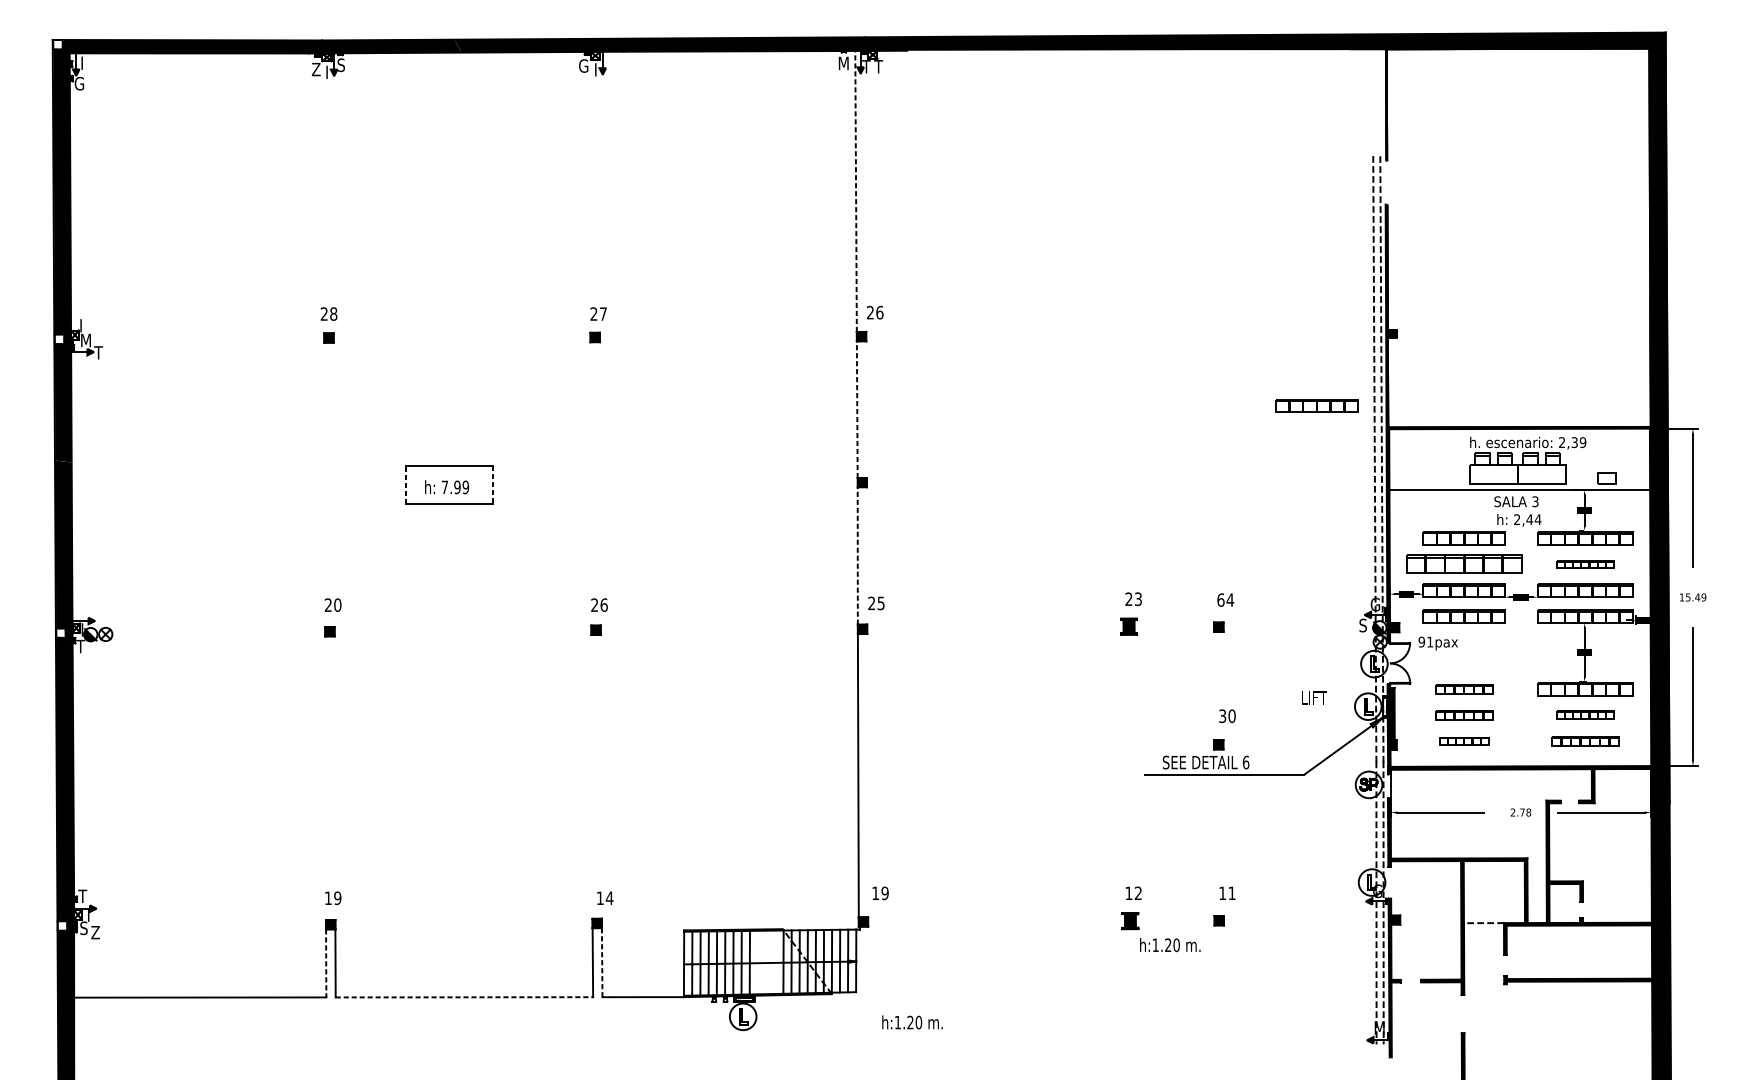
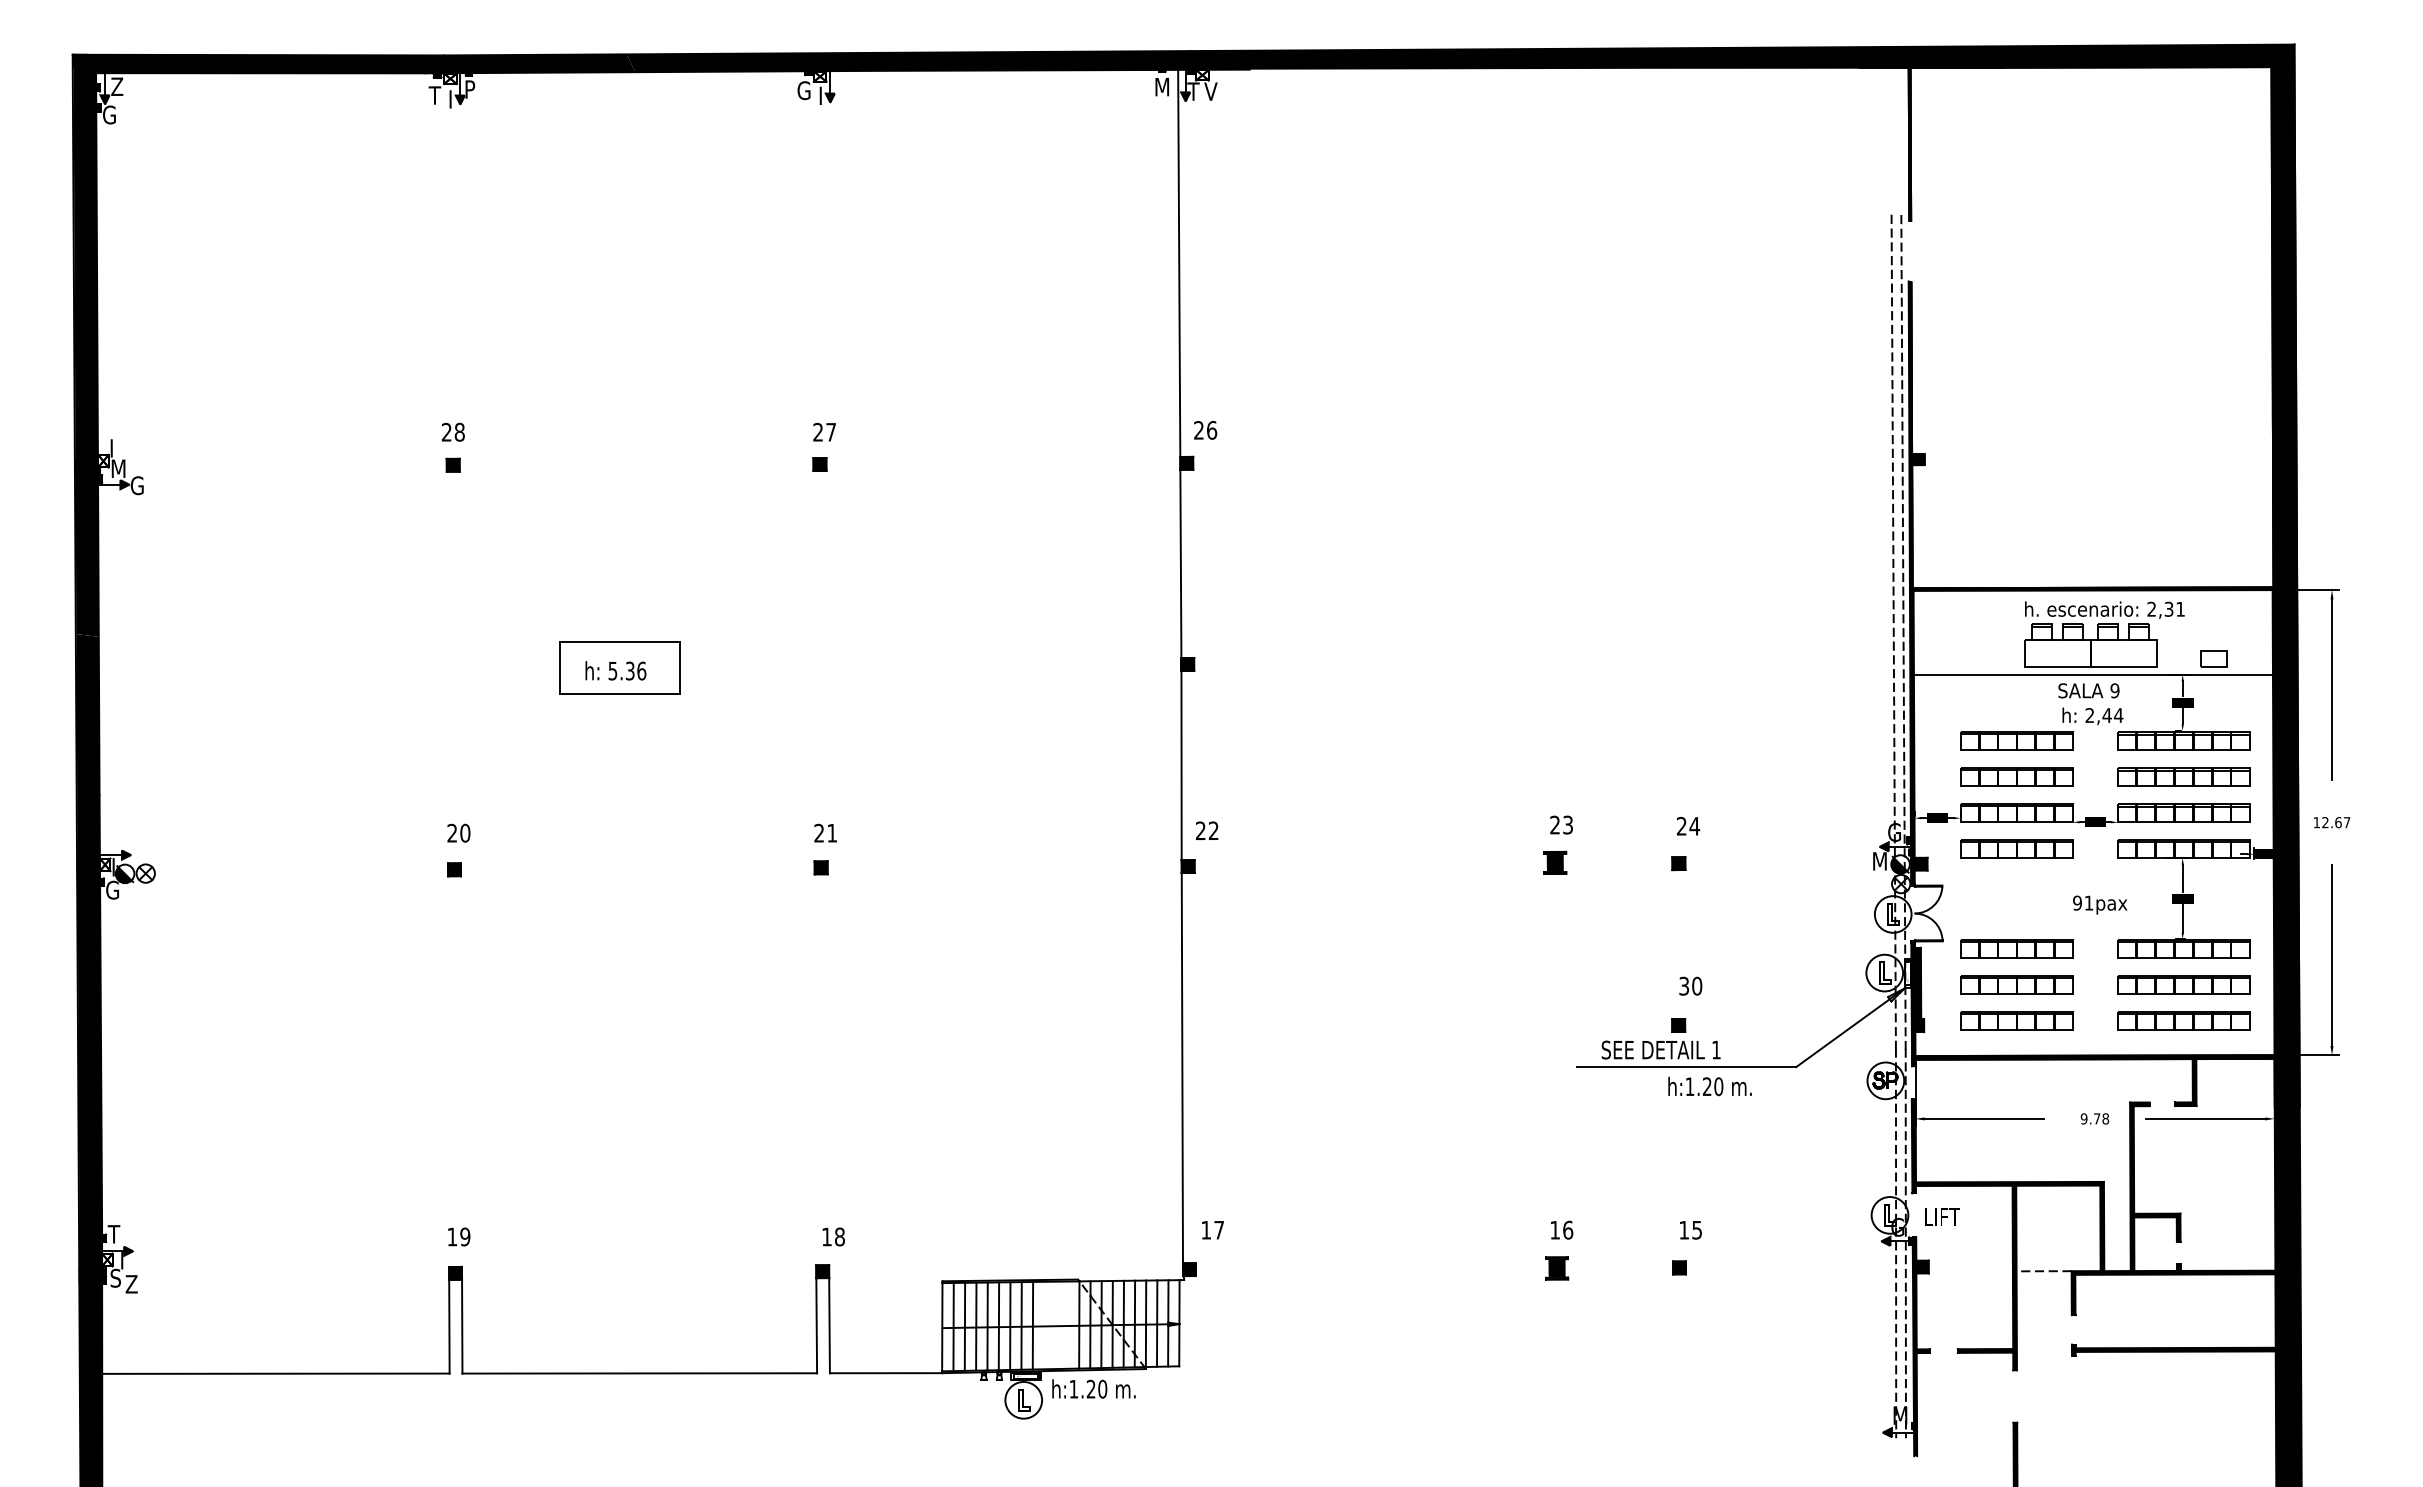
fill: (57, 44) -> (79, 60), added
text: (85, 63) -> (117, 86), I -> Z
text: (341, 65) -> (470, 89), S -> P
text: (878, 66) -> (1210, 91), T -> V
text: (315, 69) -> (434, 95), Z -> T
line: (856, 191) -> (1179, 263), dashed -> solid
fill: (59, 338) -> (81, 466), added
text: (99, 352) -> (136, 485), T -> G
part: (1316, 405) -> (1813, 558), removed
line: (856, 409) -> (1180, 563), dashed -> solid
text: (1582, 441) -> (2180, 608), 2,39 -> 2,31
line: (406, 484) -> (559, 667), dashed -> solid
line: (493, 484) -> (679, 667), dashed -> solid
text: (455, 487) -> (627, 670), 7.99 -> 5.36
text: (1535, 501) -> (2114, 690), 3 -> 9
line: (857, 555) -> (1181, 765), dashed -> solid
part: (1463, 563) -> (2016, 776), size x0.71
part: (1585, 563) -> (2183, 776), size x1.67
text: (1696, 597) -> (2336, 822), 15.49 -> 12.67
text: (1220, 599) -> (1681, 825), 64 -> 24
text: (880, 603) -> (1213, 830), 25 -> 22
text: (604, 604) -> (832, 832), 26 -> 21
text: (1364, 624) -> (1879, 860), S -> M
fill: (60, 632) -> (83, 871), added
text: (1438, 643) -> (2100, 904), moved
text: (81, 645) -> (112, 889), T -> G
part: (1463, 688) -> (2016, 948), size x1.43
text: (1314, 697) -> (1942, 1216), moved
part: (1463, 714) -> (2016, 984), size x1.43
part: (1585, 714) -> (2183, 984), size x1.67
part: (1463, 741) -> (2016, 1020), size x1.67
part: (1585, 741) -> (2183, 1020), size x1.43
text: (1246, 762) -> (1716, 1049), 6 -> 1
text: (1512, 812) -> (2083, 1118), 2.78 -> 9.78
text: (885, 892) -> (1219, 1229), 19 -> 17
text: (1138, 892) -> (1568, 1229), 12 -> 16
text: (1231, 893) -> (1696, 1230), 11 -> 15
text: (609, 897) -> (839, 1236), 14 -> 18
fill: (62, 925) -> (85, 1274), added
text: (1169, 945) -> (1709, 1086), moved
line: (602, 962) -> (829, 1325), dashed -> solid
line: (326, 963) -> (449, 1326), dashed -> solid
line: (464, 997) -> (640, 1373), dashed -> solid
text: (912, 1022) -> (1093, 1388), moved

